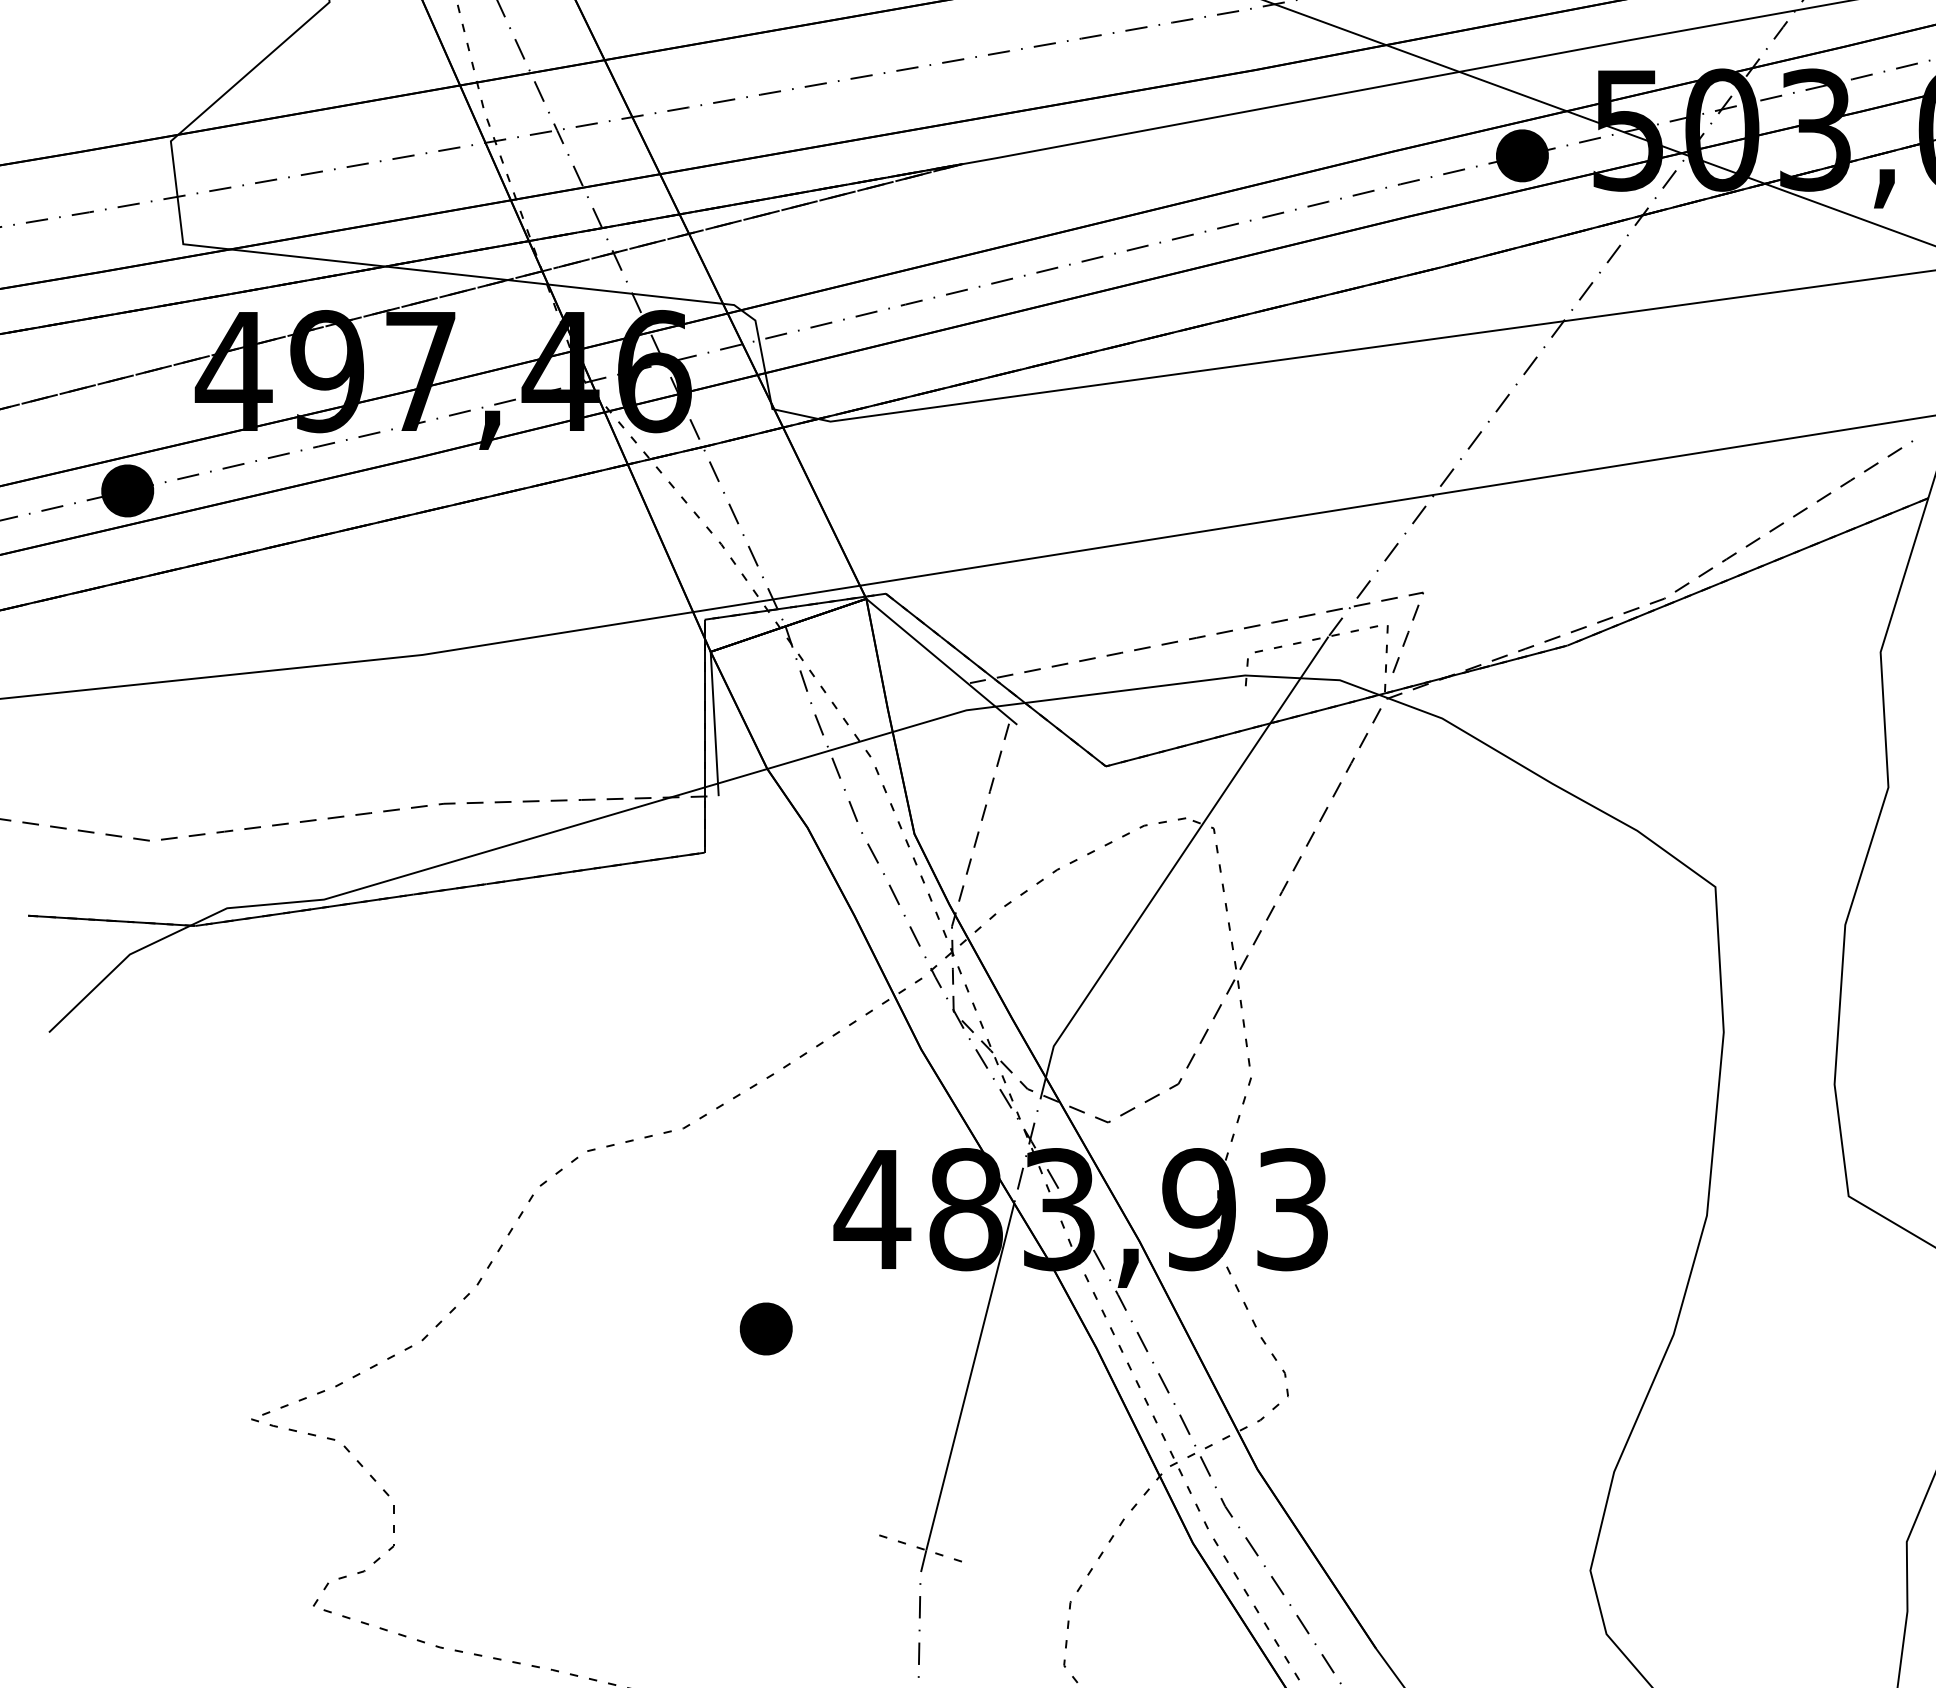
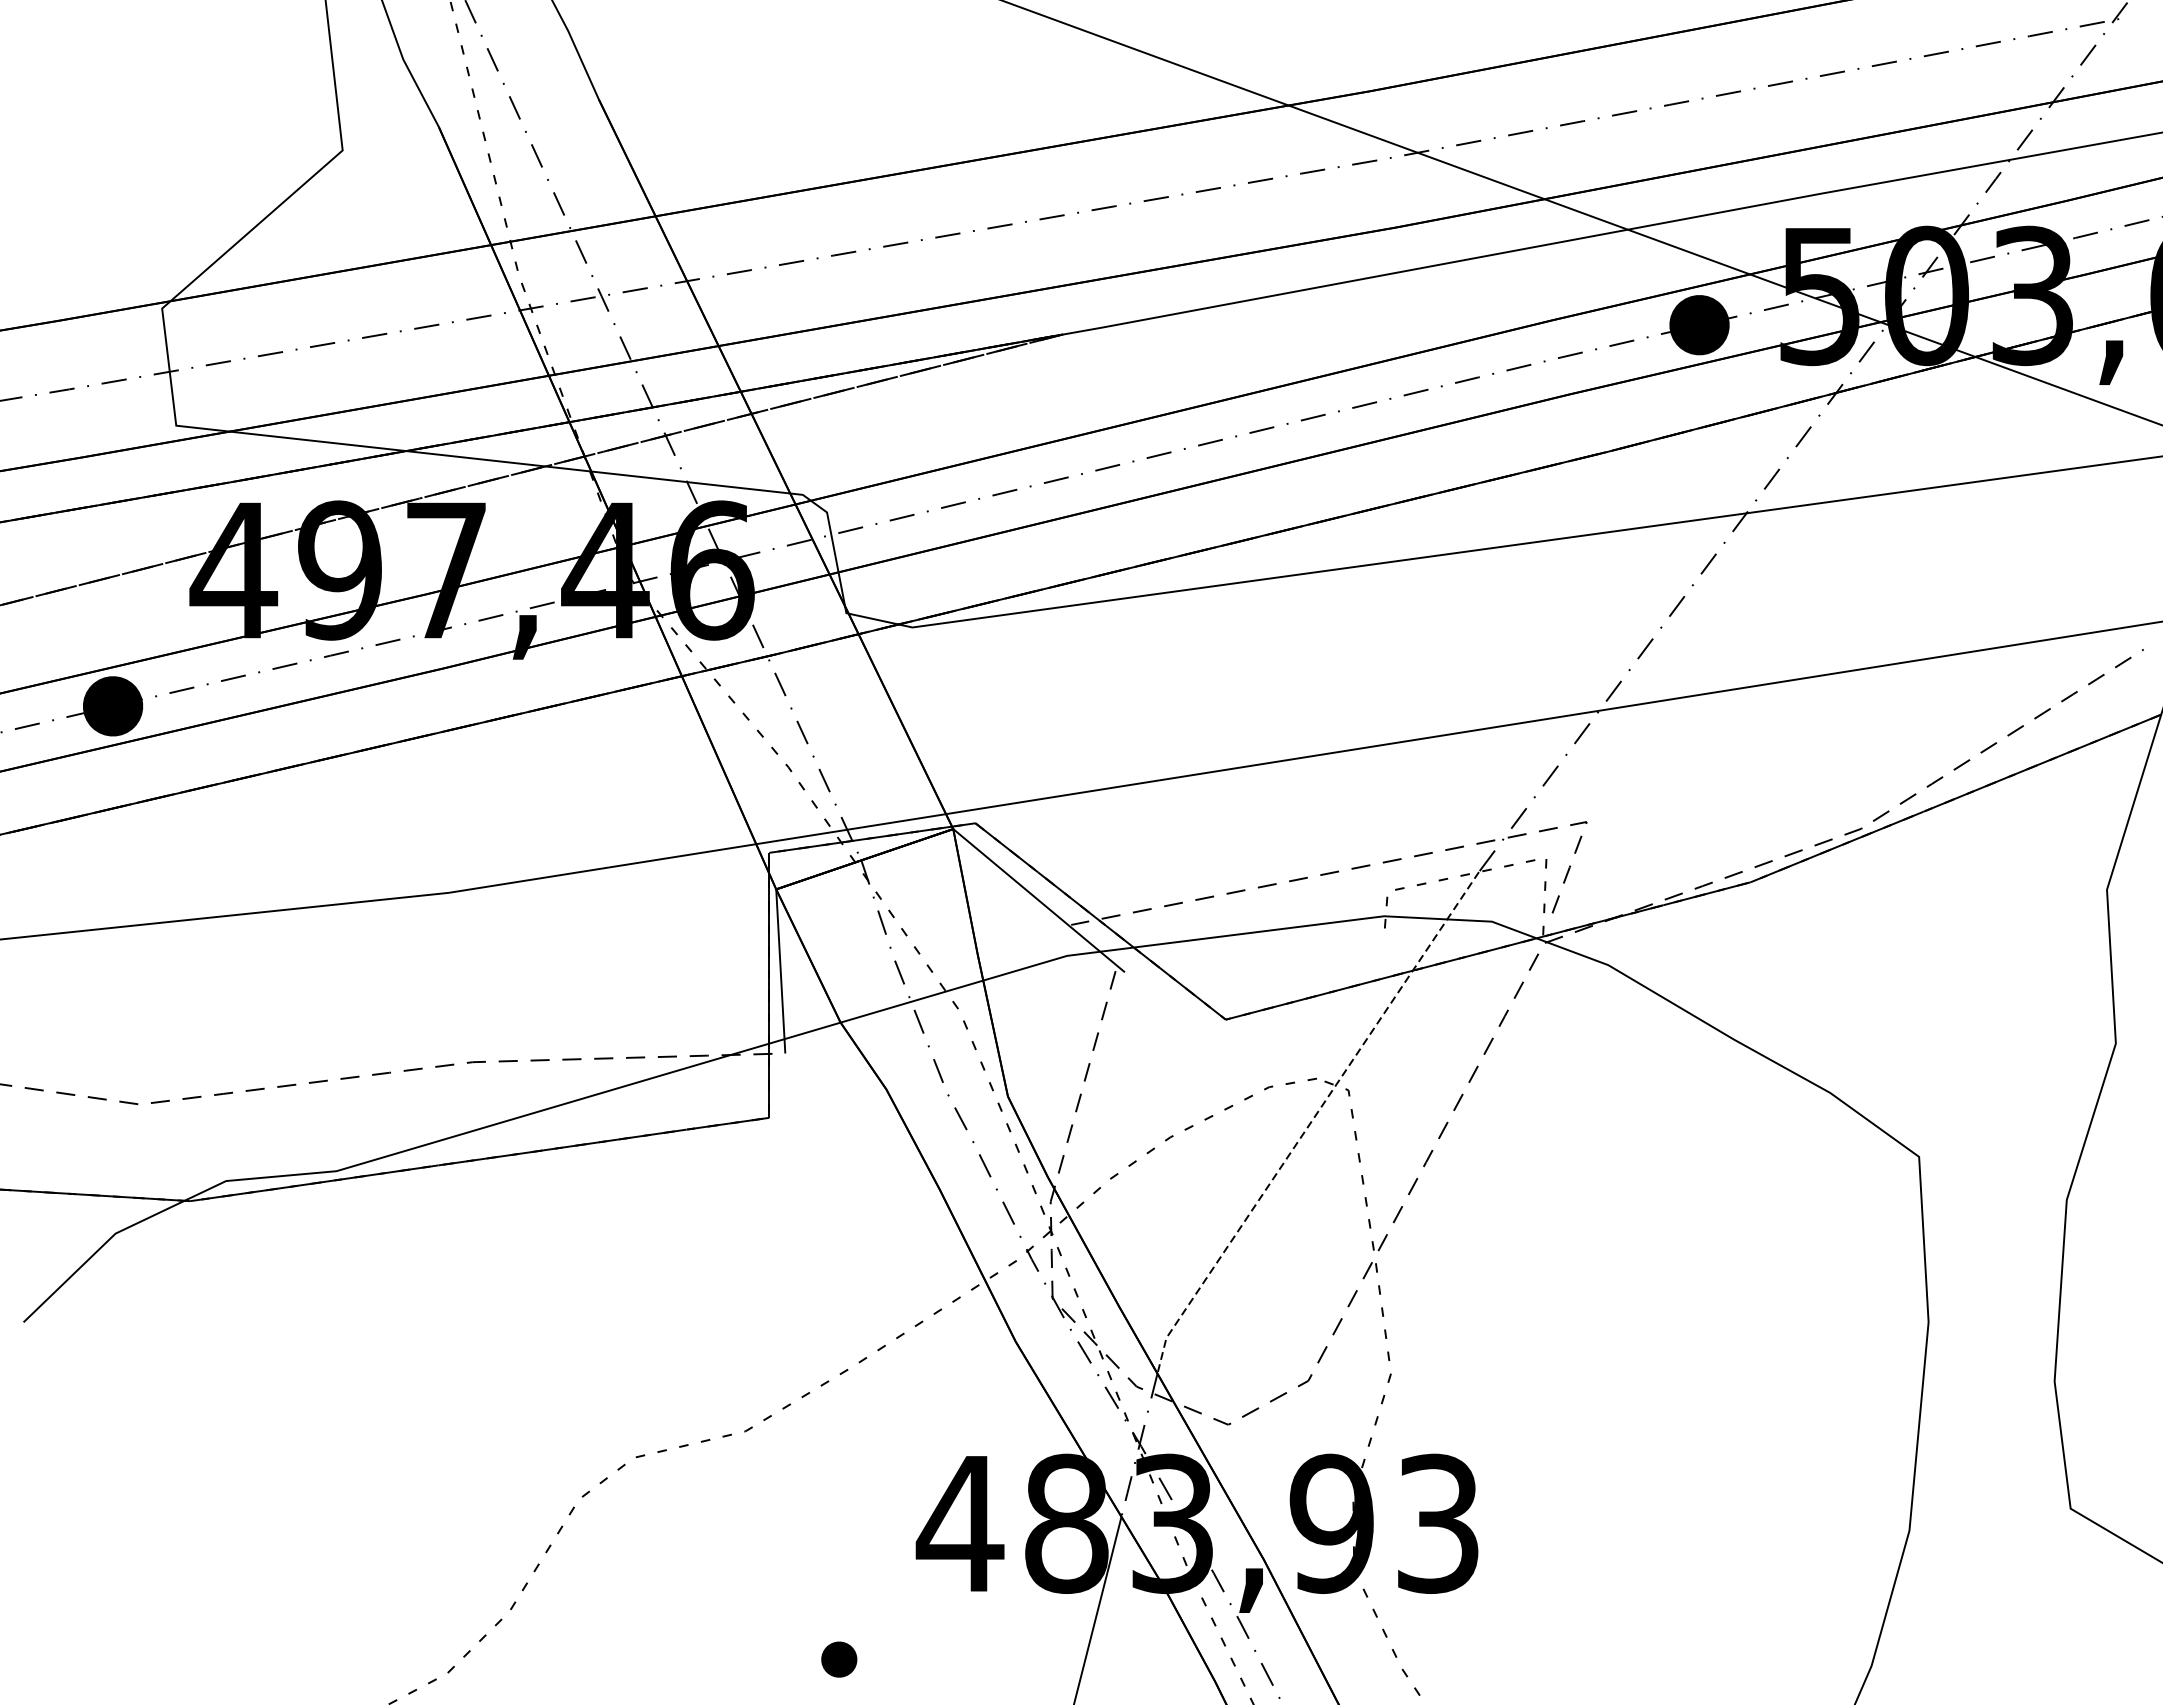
line: (1181, 855) -> (1311, 1121), solid -> dashed
part: (765, 1328) -> (838, 1659), size x0.6

